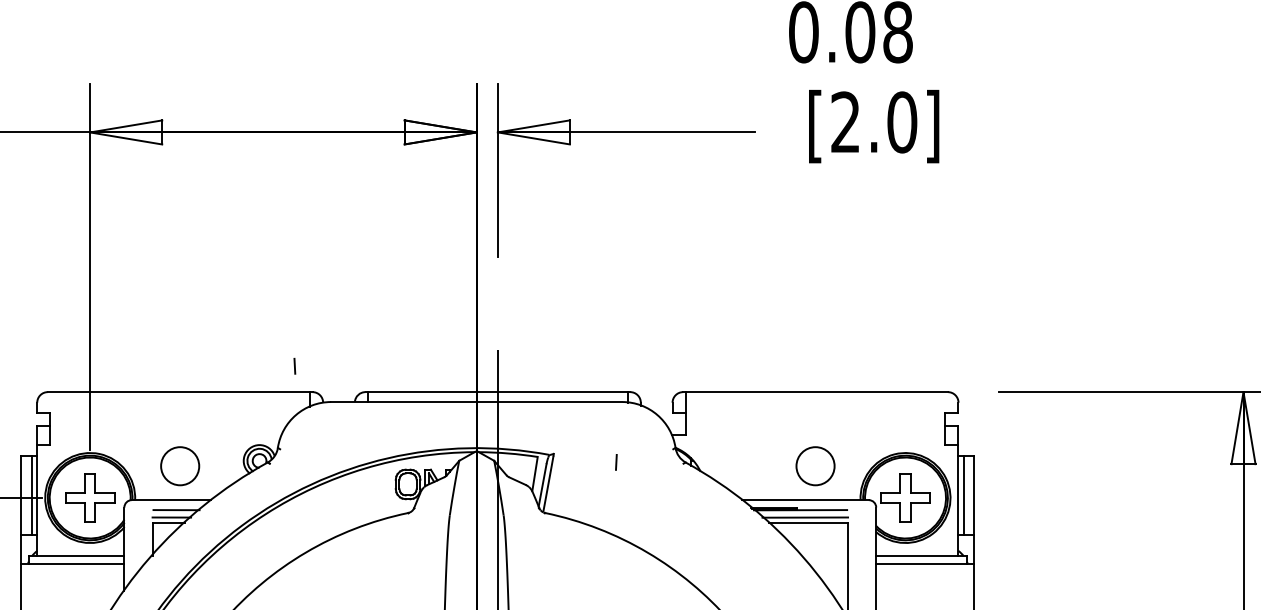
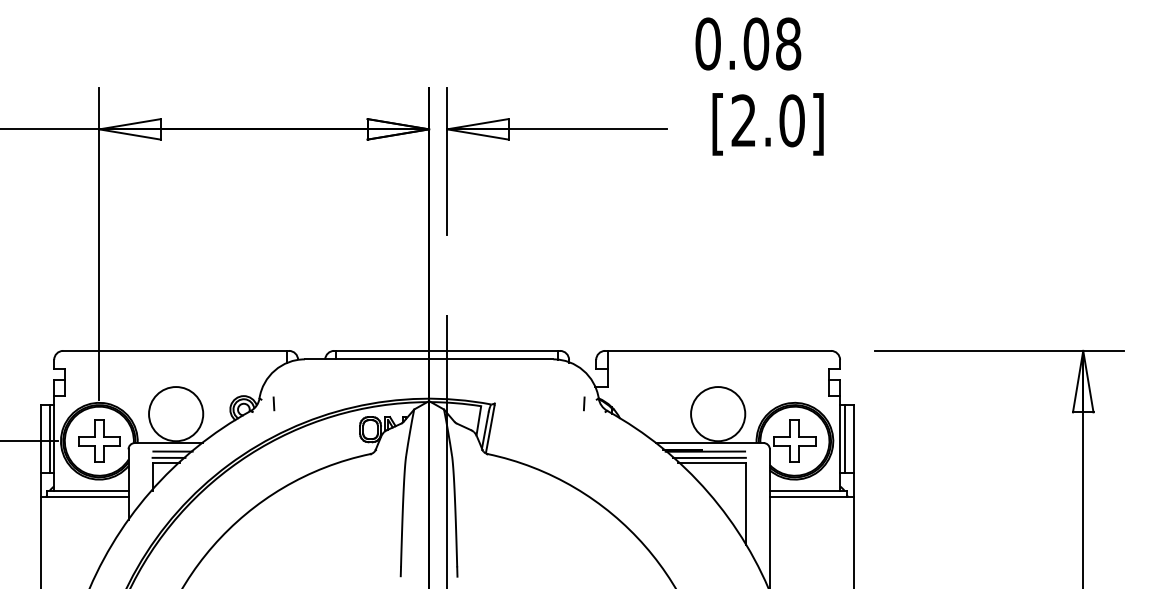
line: (294, 365) -> (273, 403), moved
line: (616, 461) -> (584, 403), moved
circle: (180, 466) -> (176, 414), size x1.67
circle: (815, 466) -> (718, 414), size x1.67

